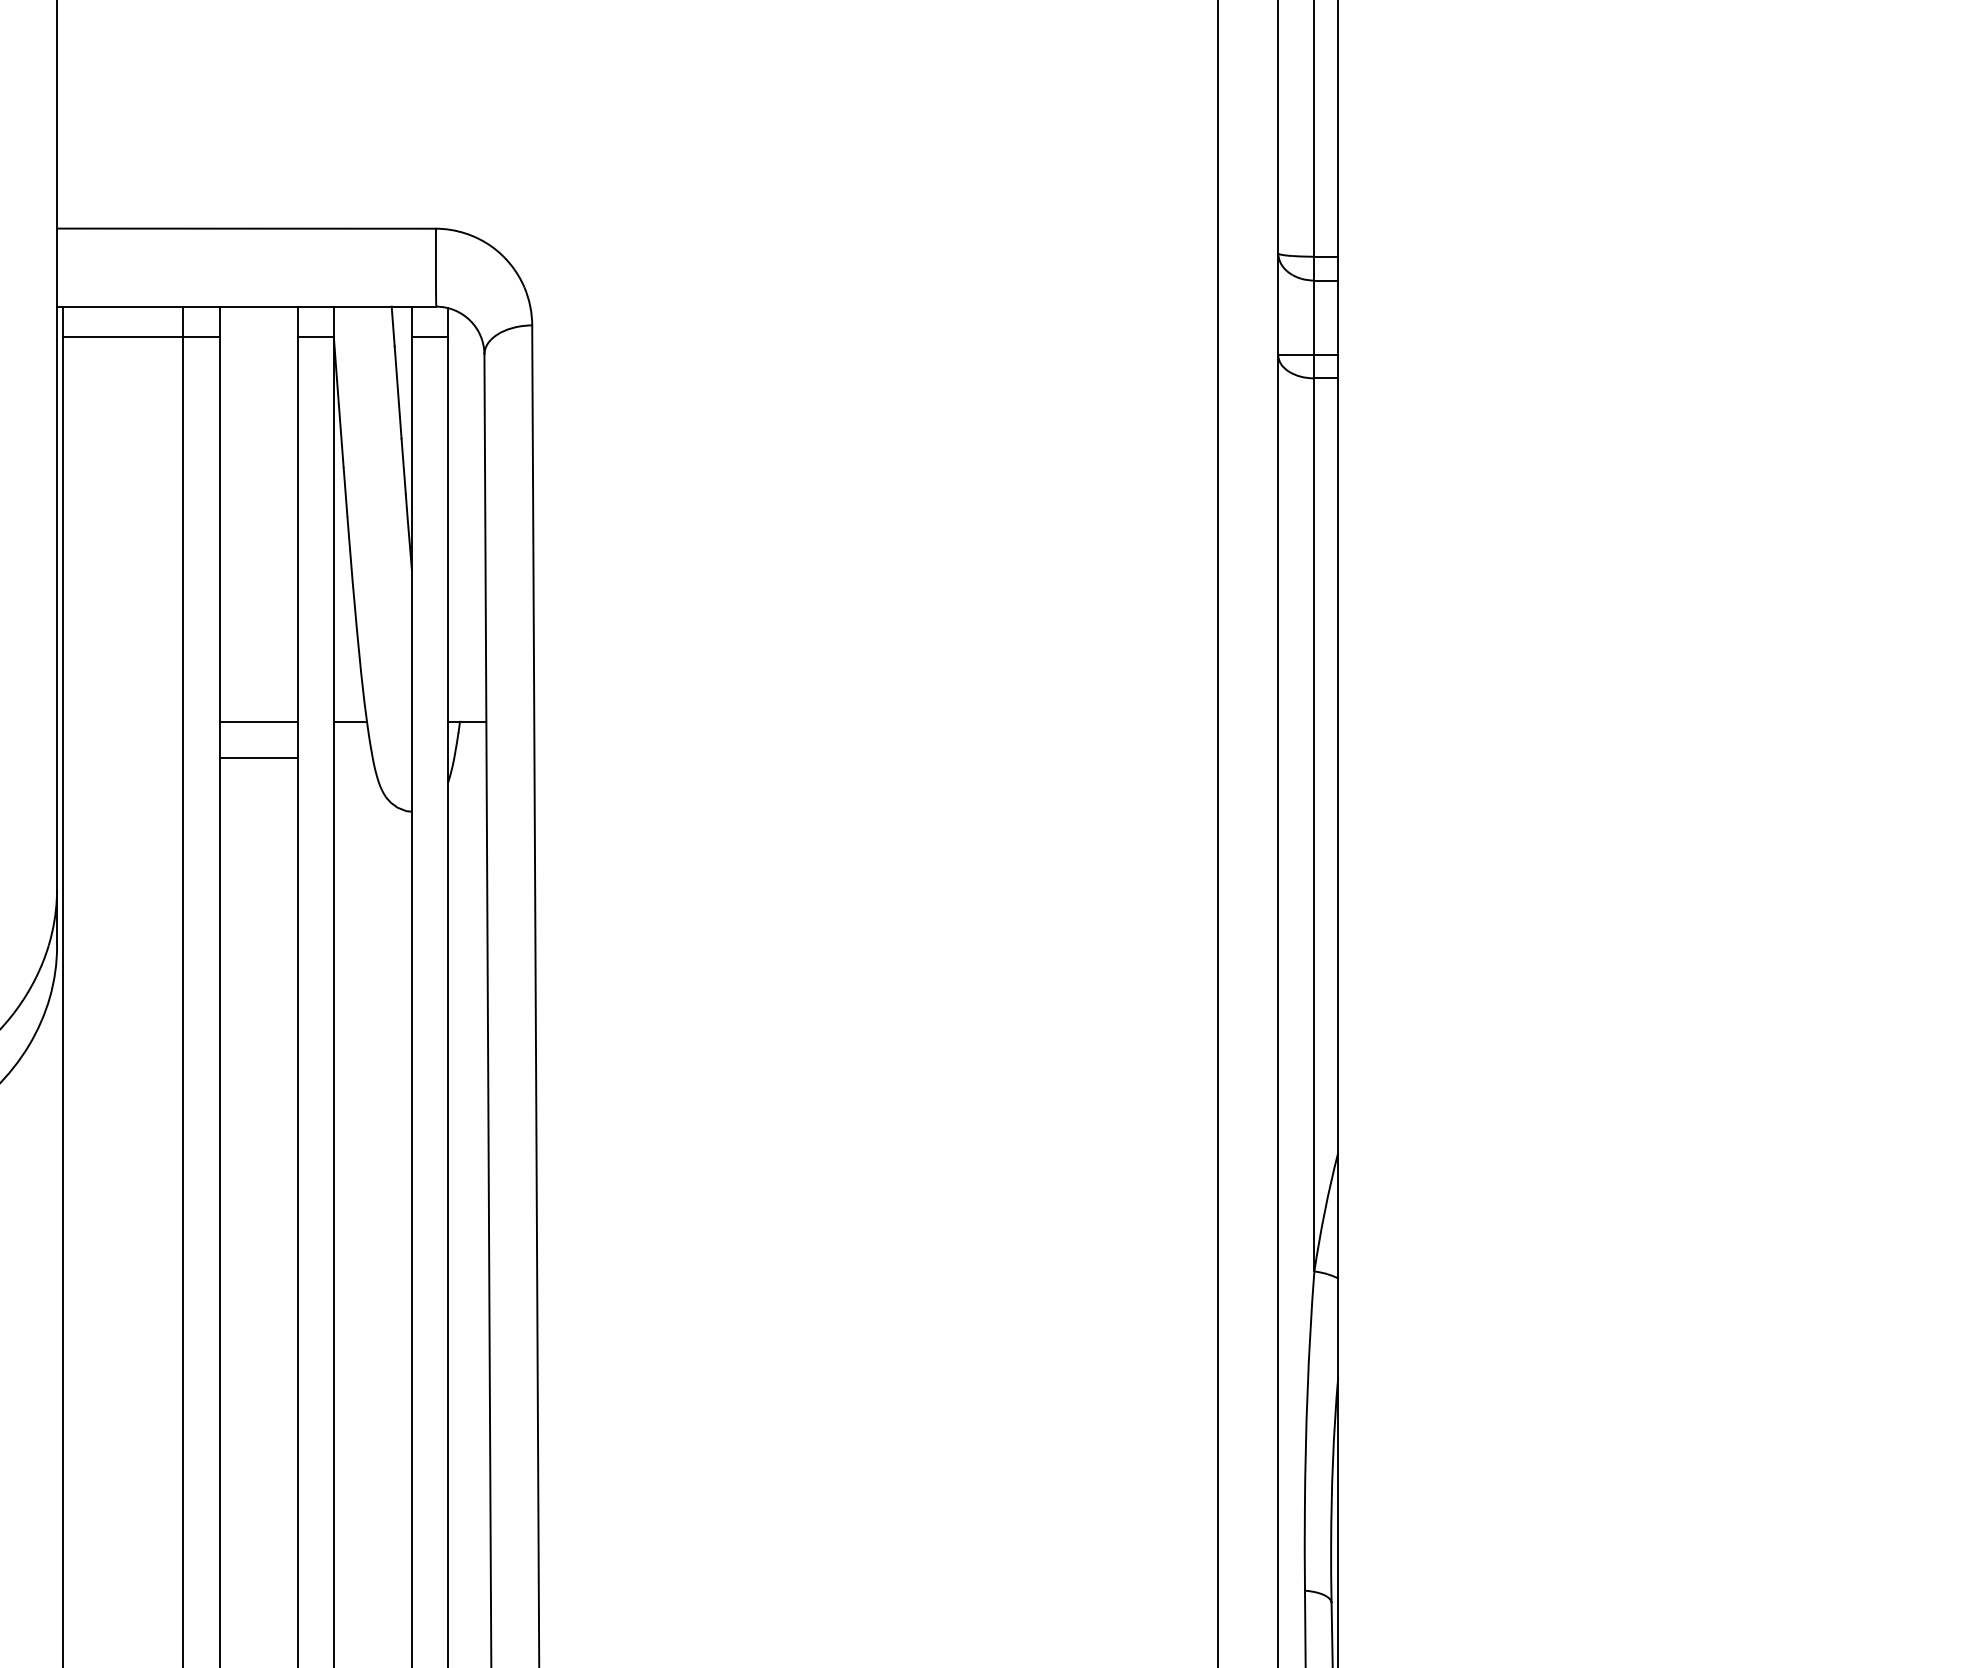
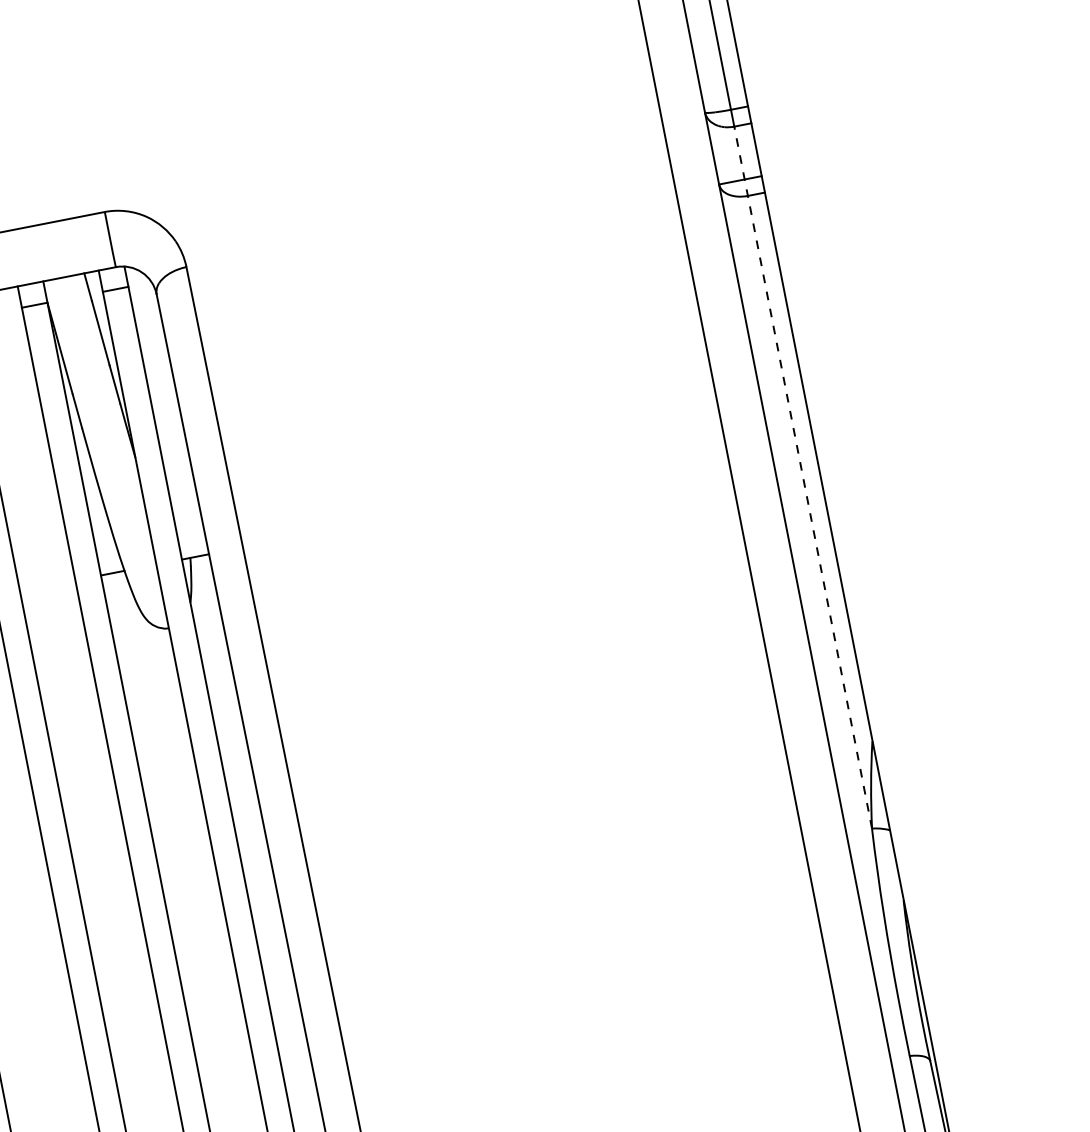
line: (258, 721) -> (47, 585), removed
line: (258, 757) -> (52, 611), removed
line: (1314, 775) -> (803, 477), solid -> dashed

